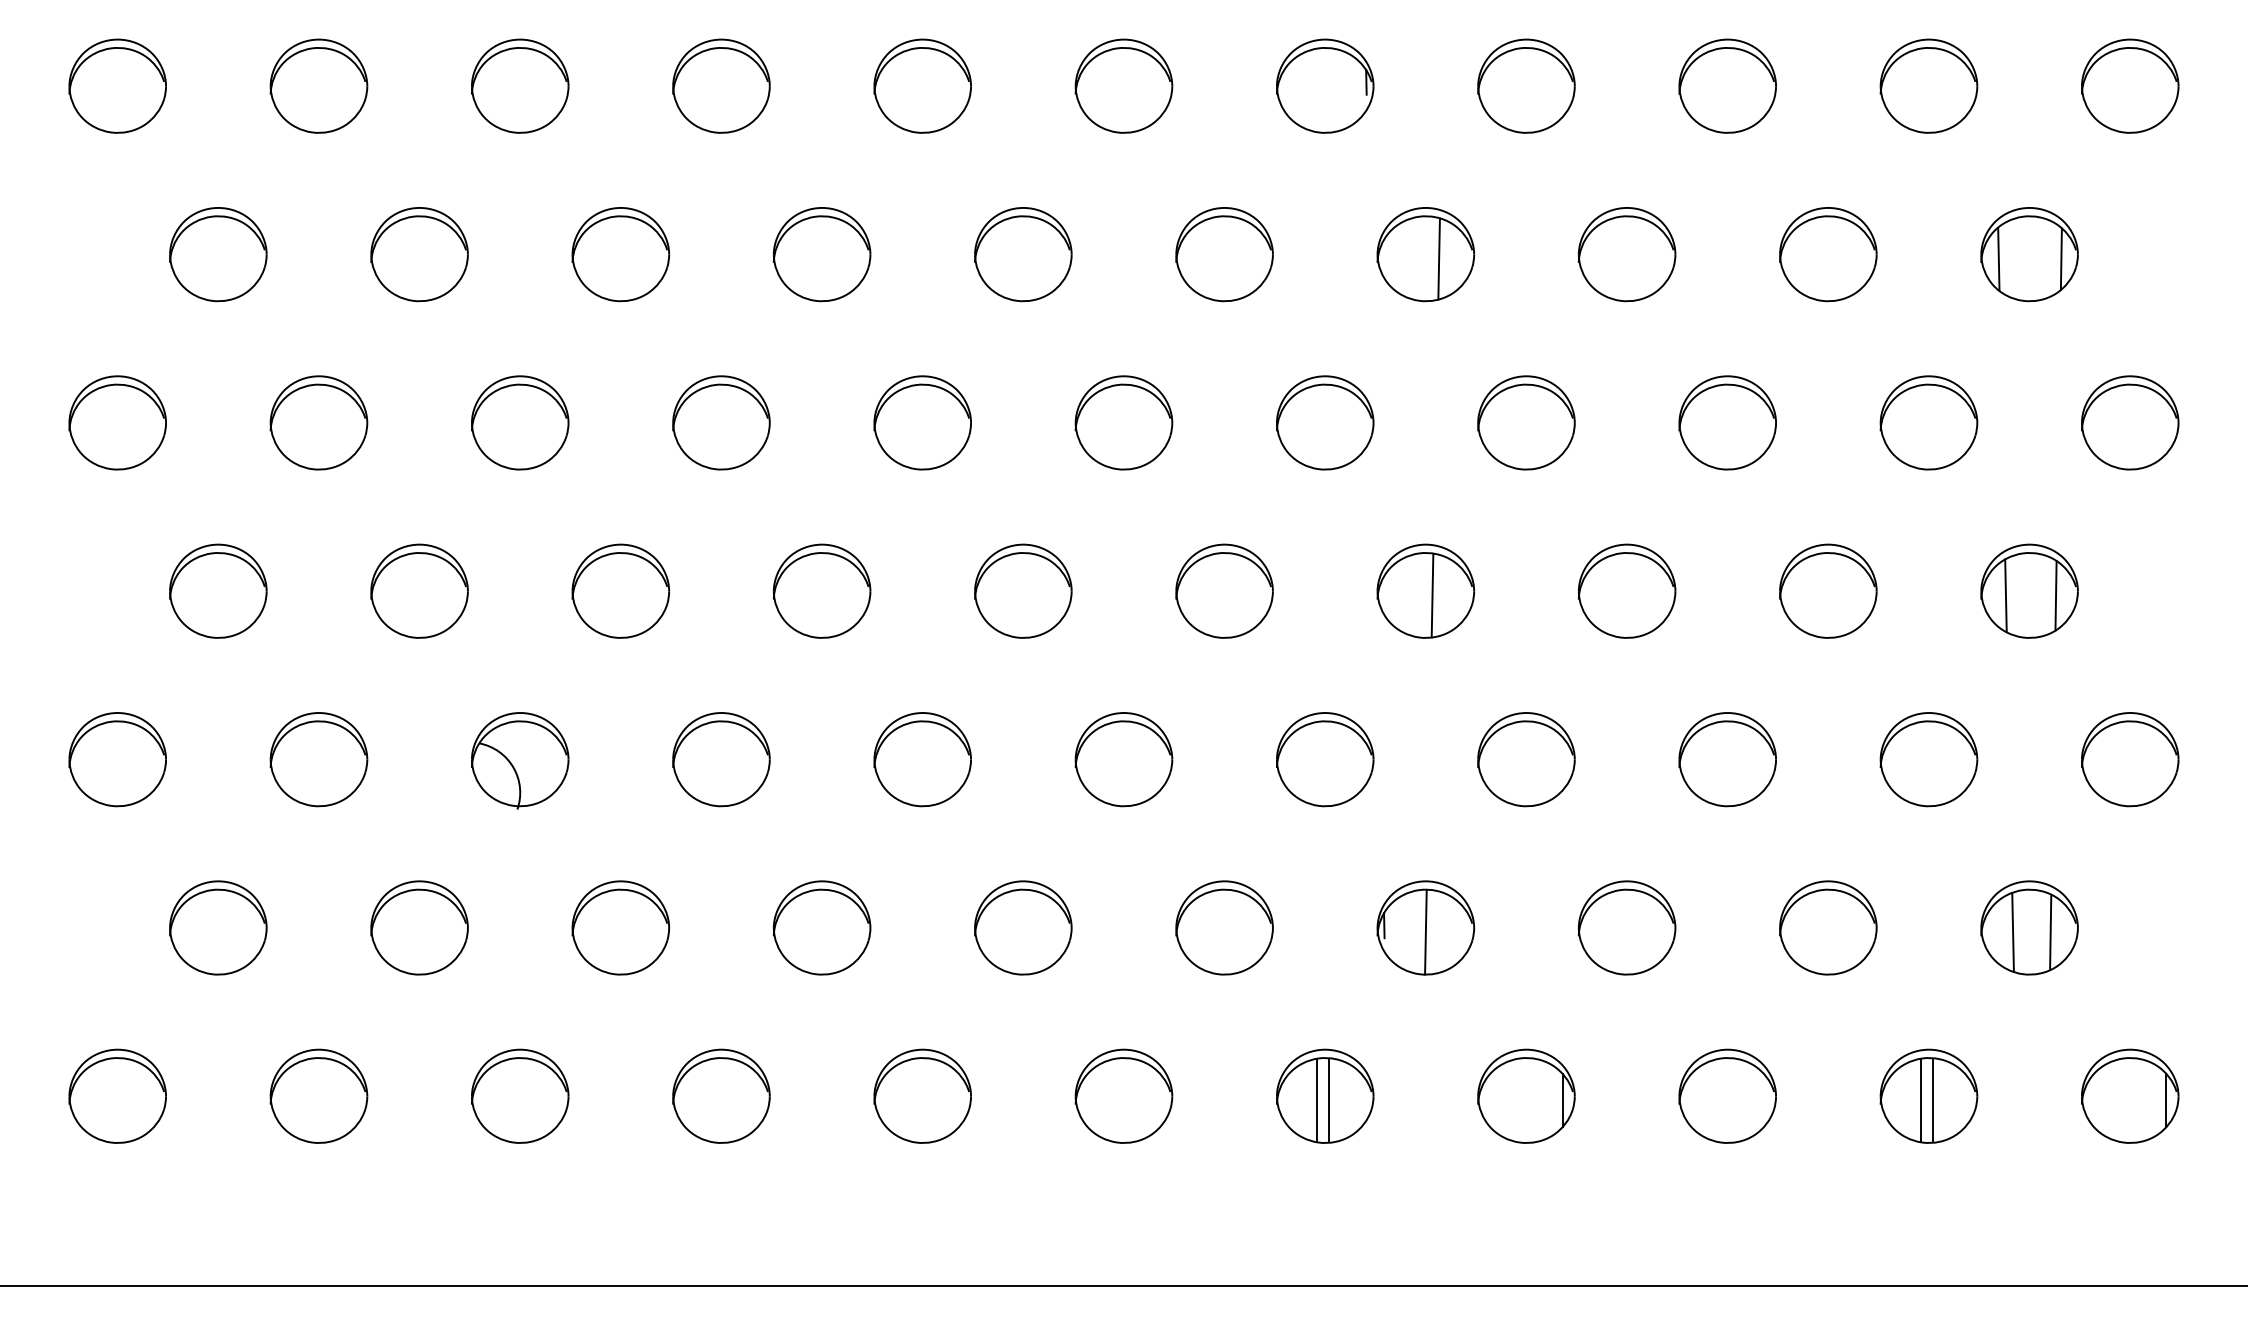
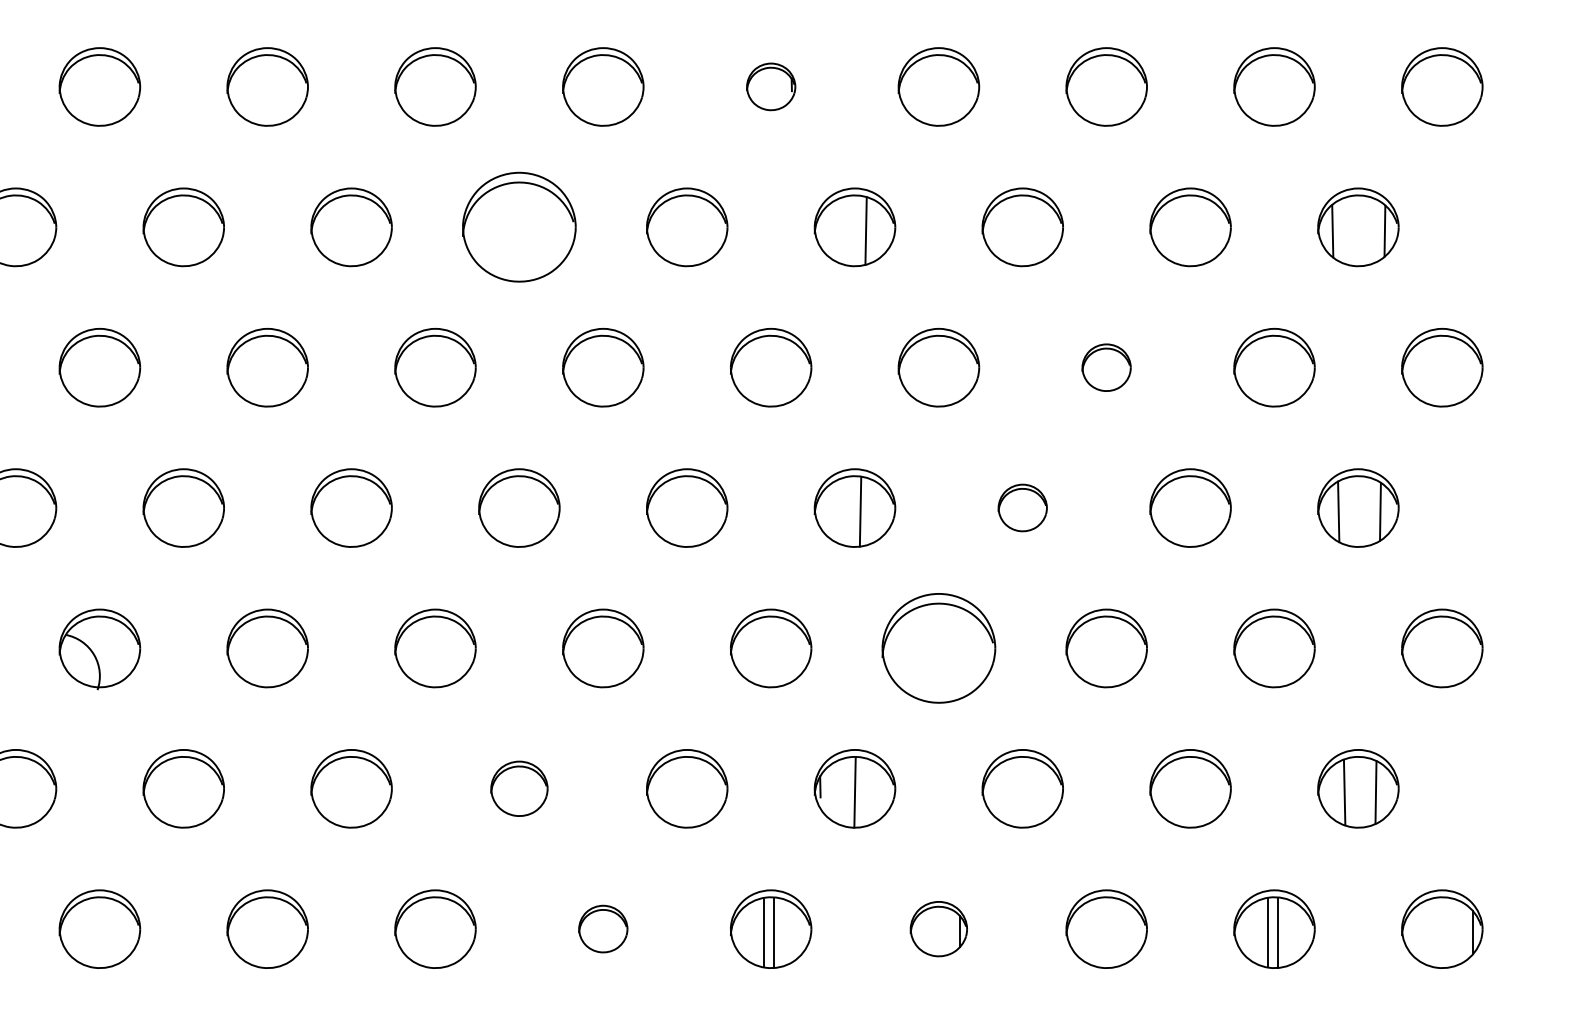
part: (1325, 85) -> (771, 86), size x0.6
part: (1023, 254) -> (519, 227), size x1.4
part: (1727, 422) -> (1106, 367), size x0.6
part: (1626, 590) -> (1022, 507), size x0.6
part: (1526, 759) -> (938, 648), size x1.4
part: (1023, 927) -> (519, 788), size x0.7
part: (1123, 1095) -> (602, 928), size x0.6
part: (1526, 1095) -> (938, 928), size x0.7

